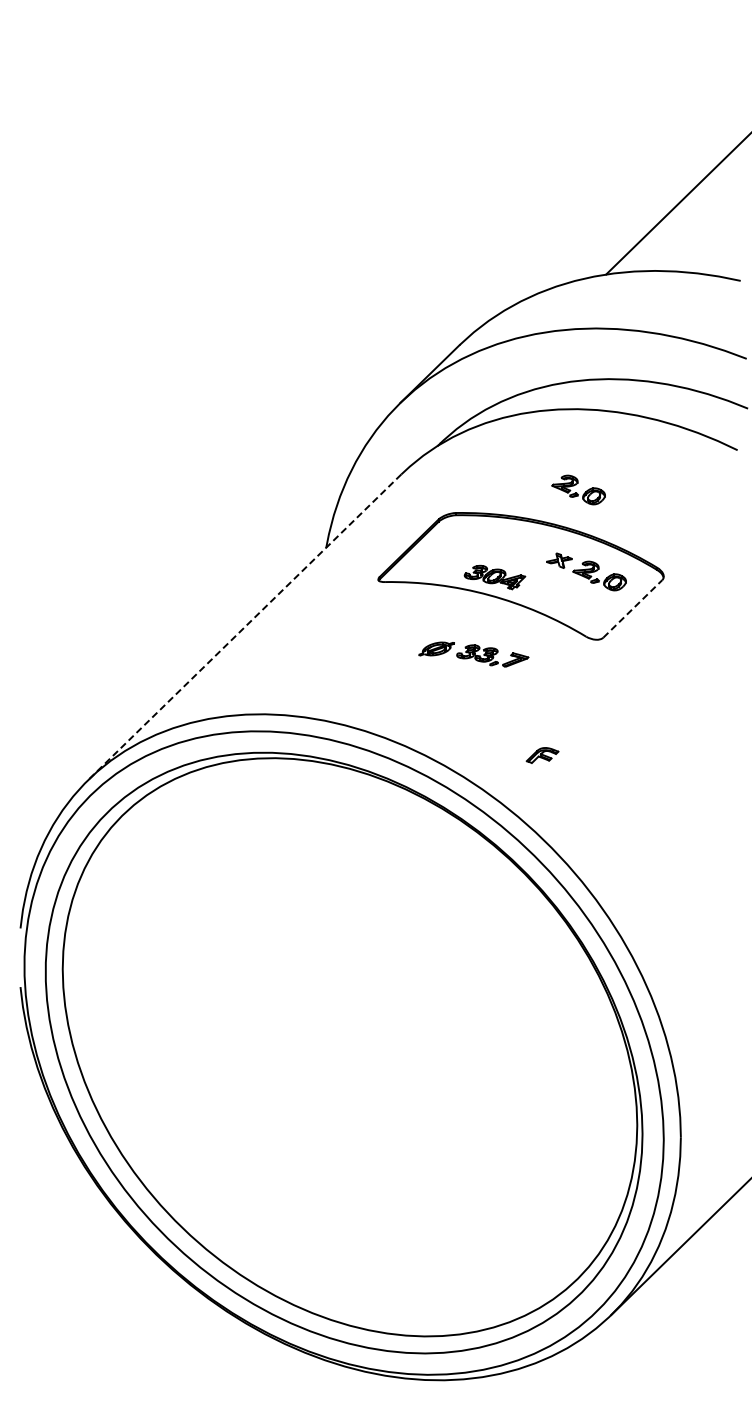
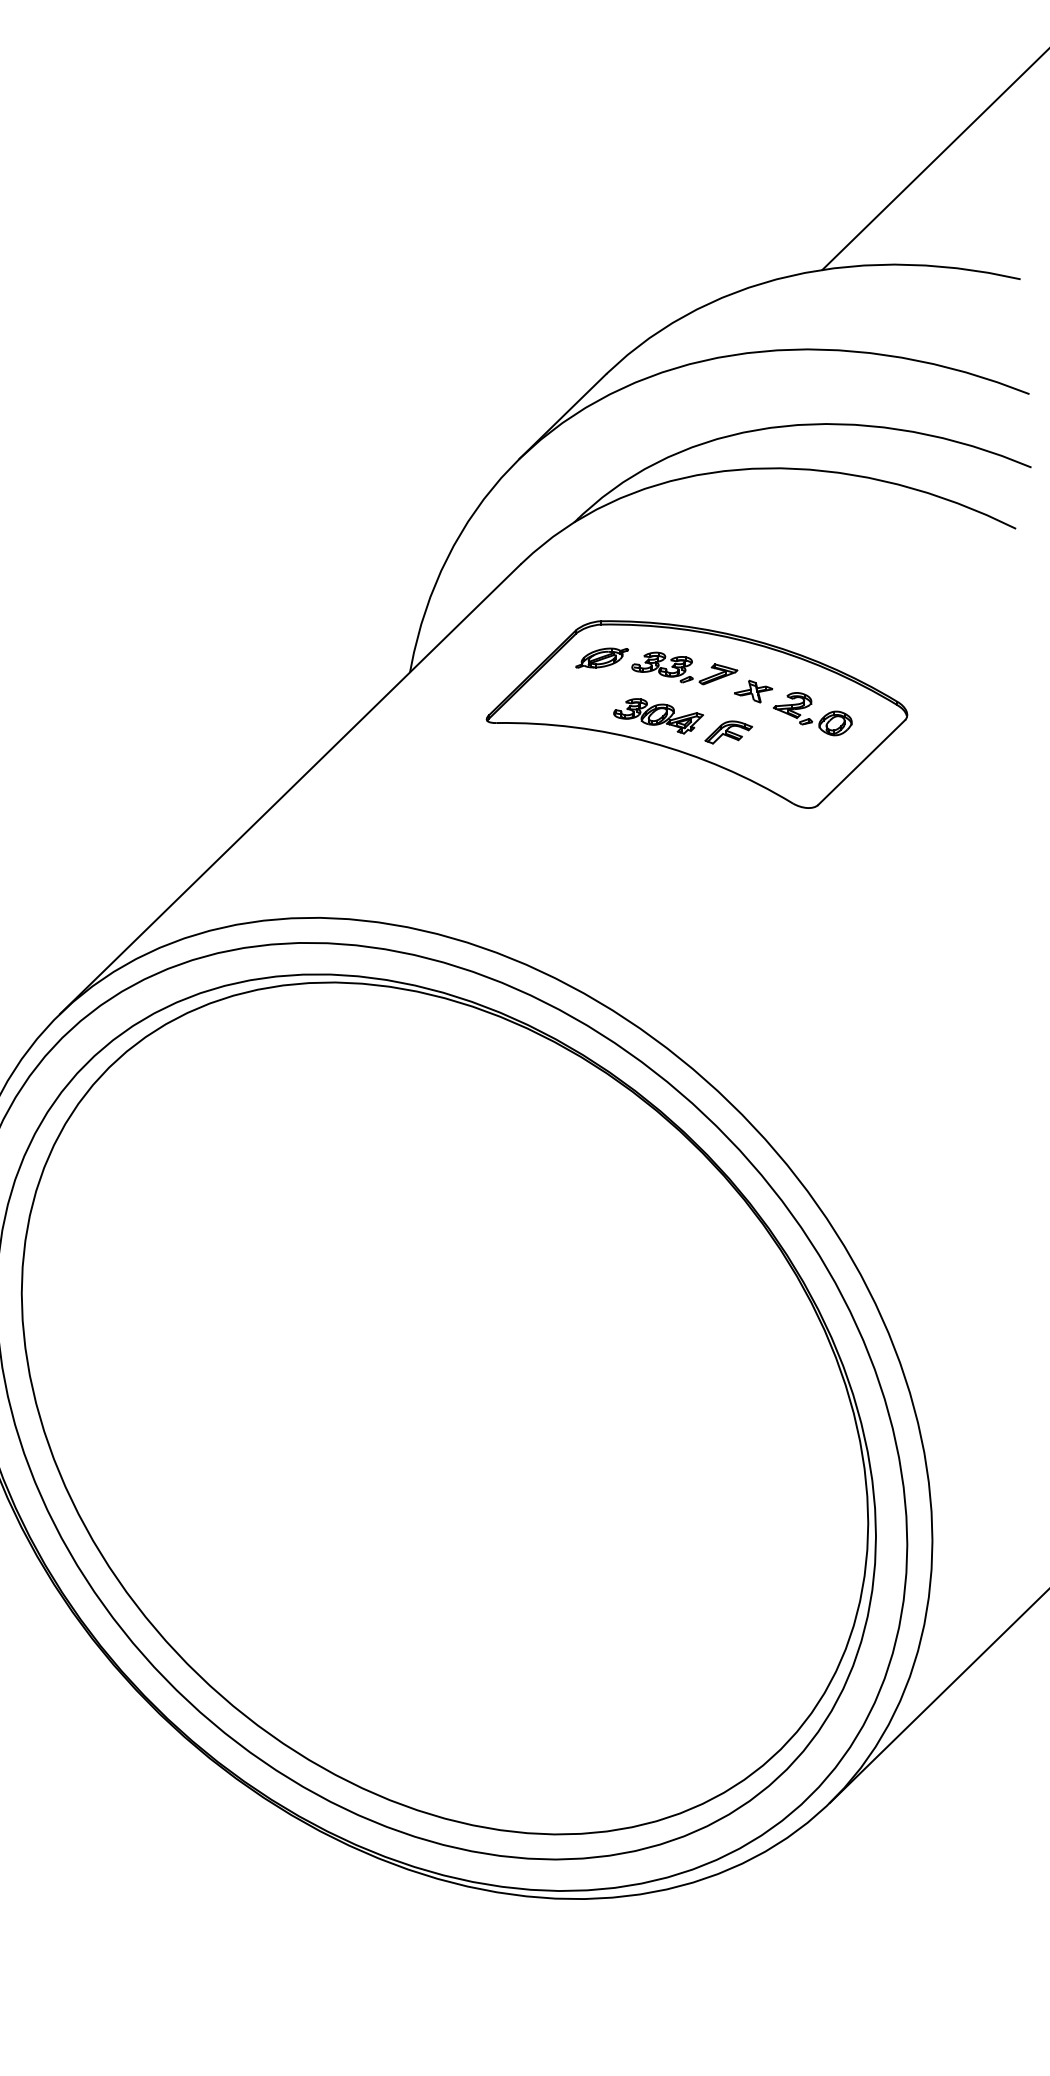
part: (578, 489) -> (781, 586), removed
line: (633, 608) -> (862, 761), dashed -> solid
line: (244, 627) -> (289, 789), dashed -> solid
part: (473, 654) -> (656, 666), moved
part: (542, 755) -> (728, 732), moved

